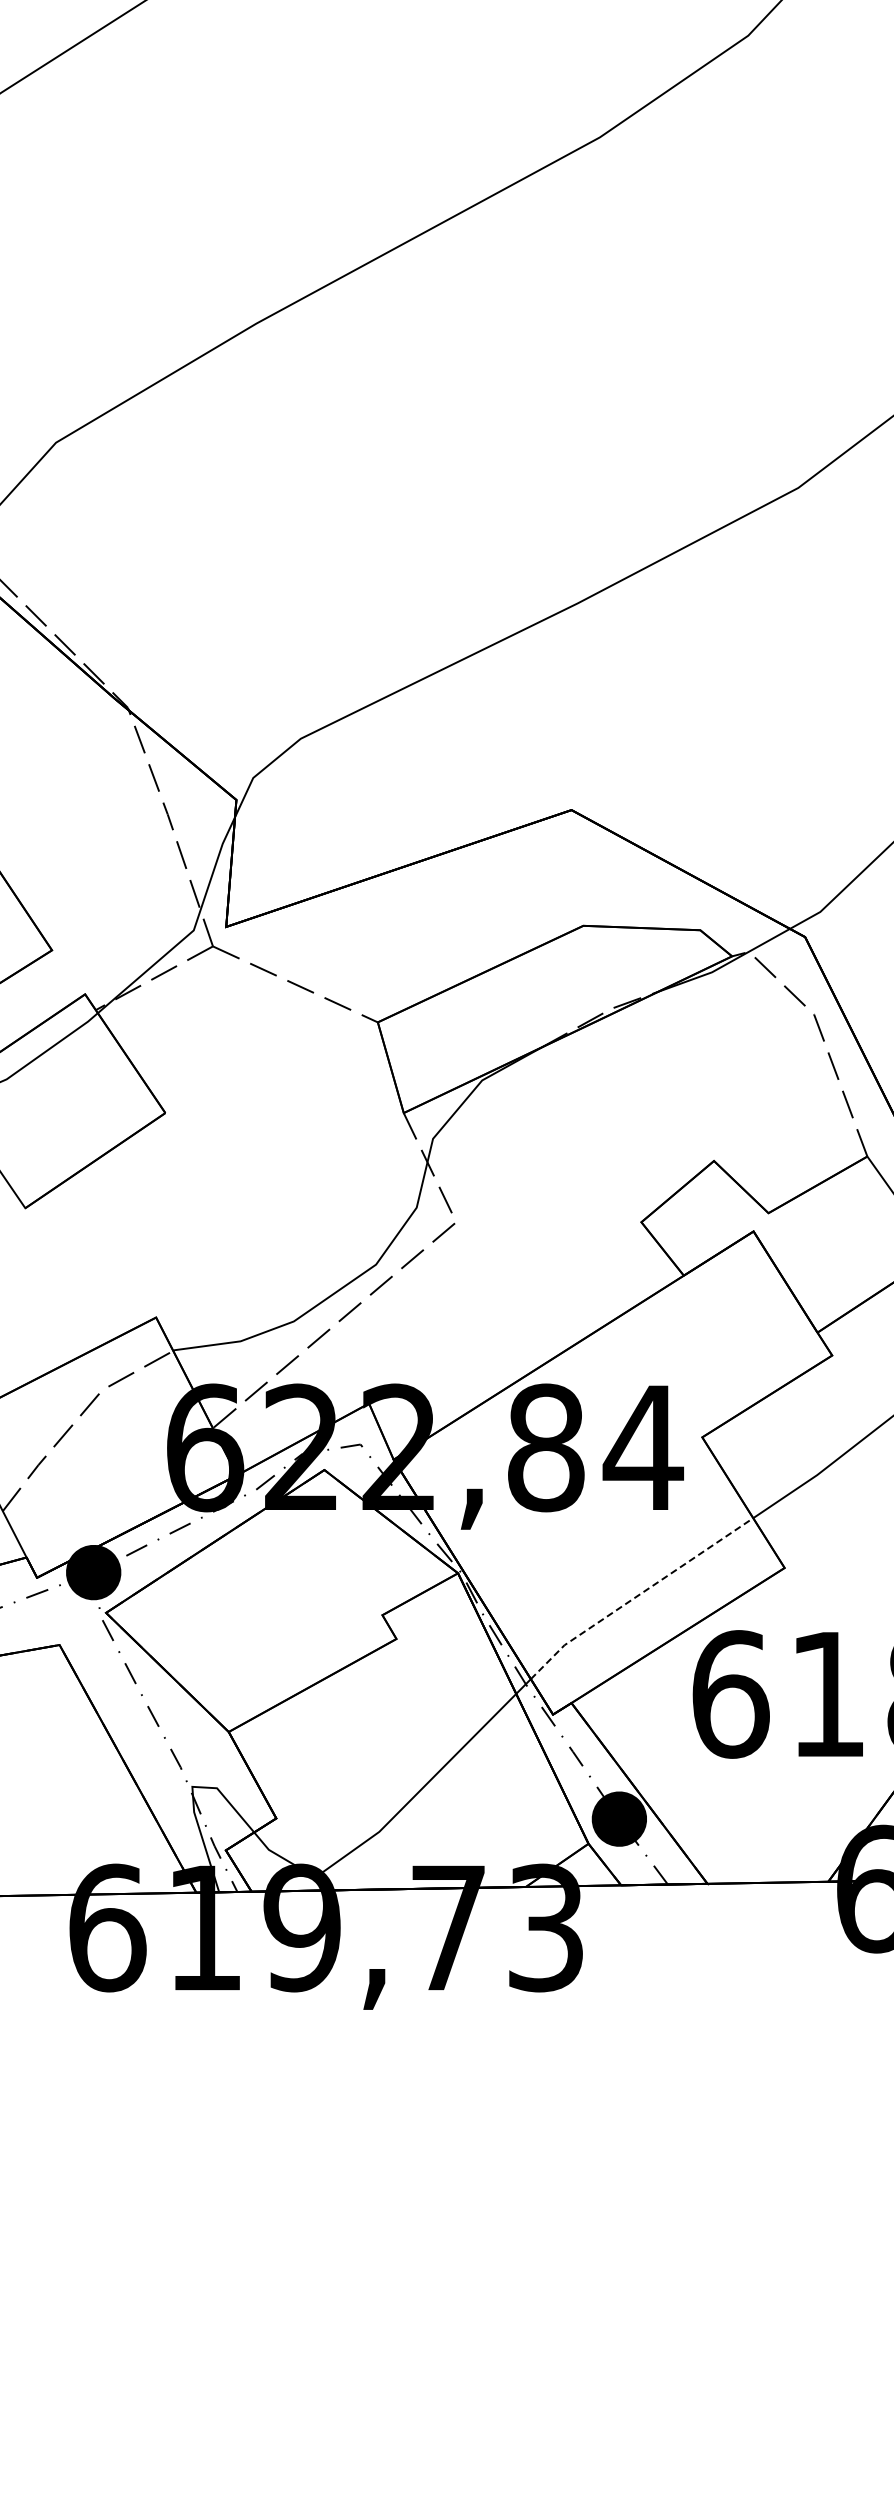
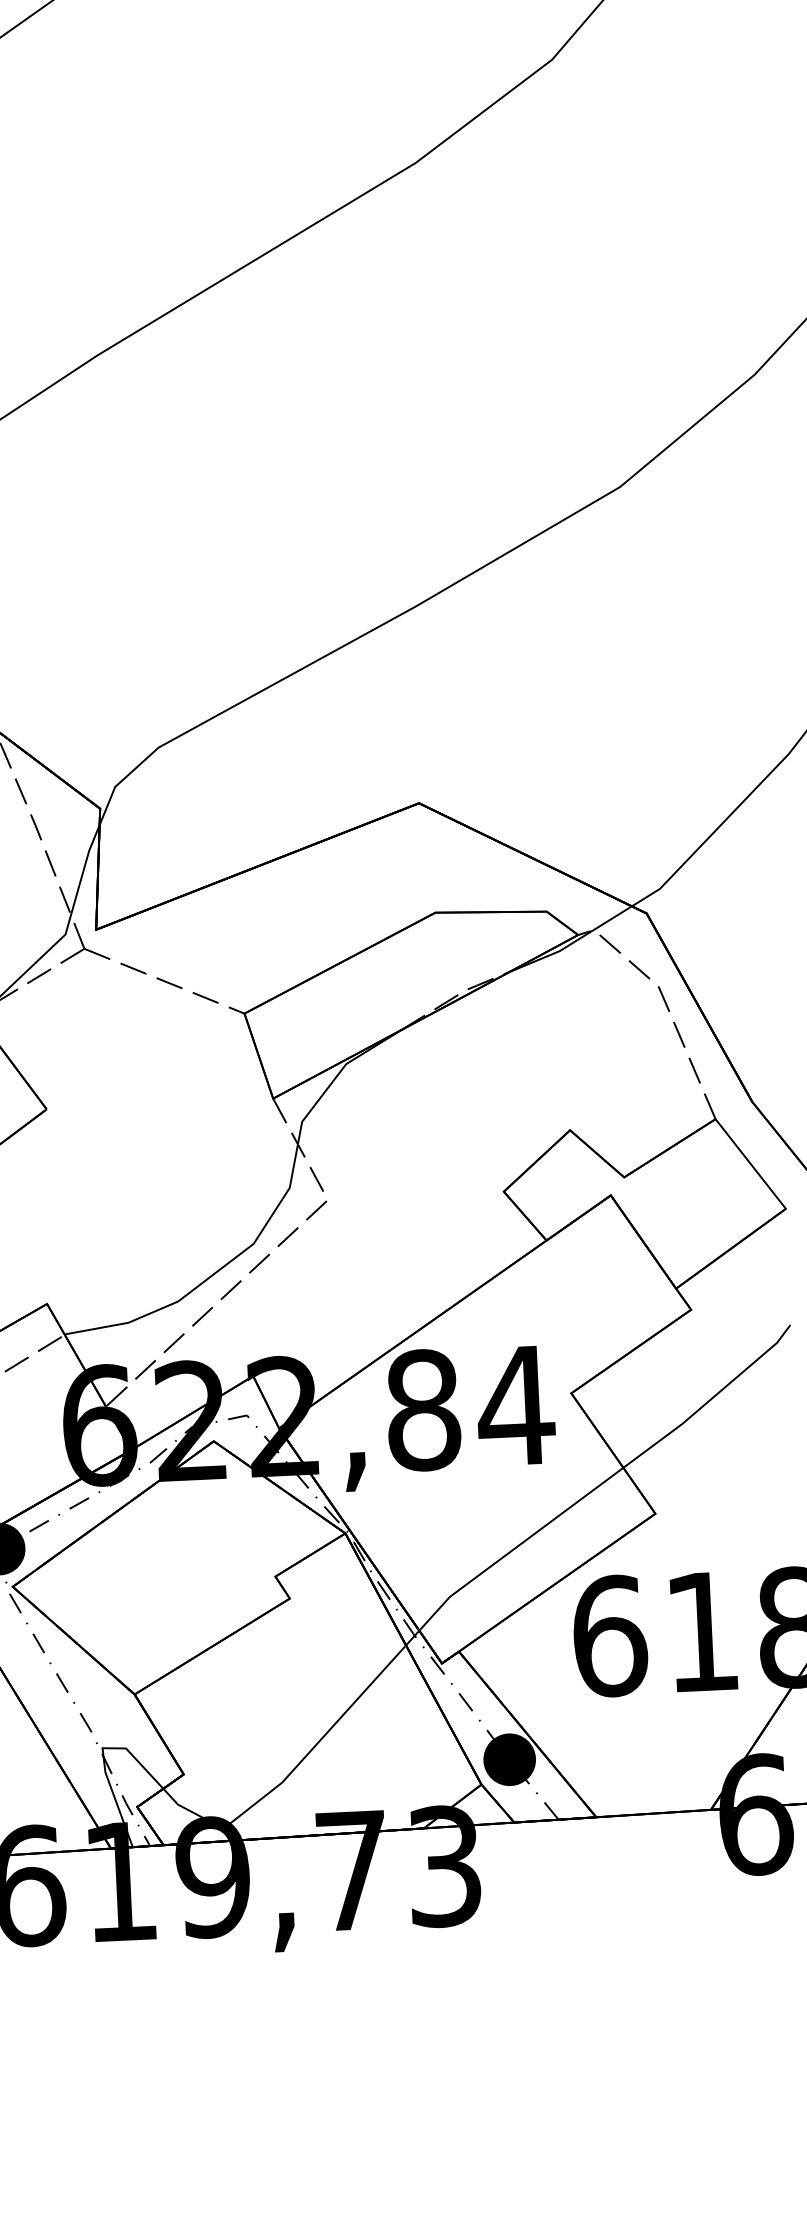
line: (639, 1595) -> (518, 1546), dashed -> solid

